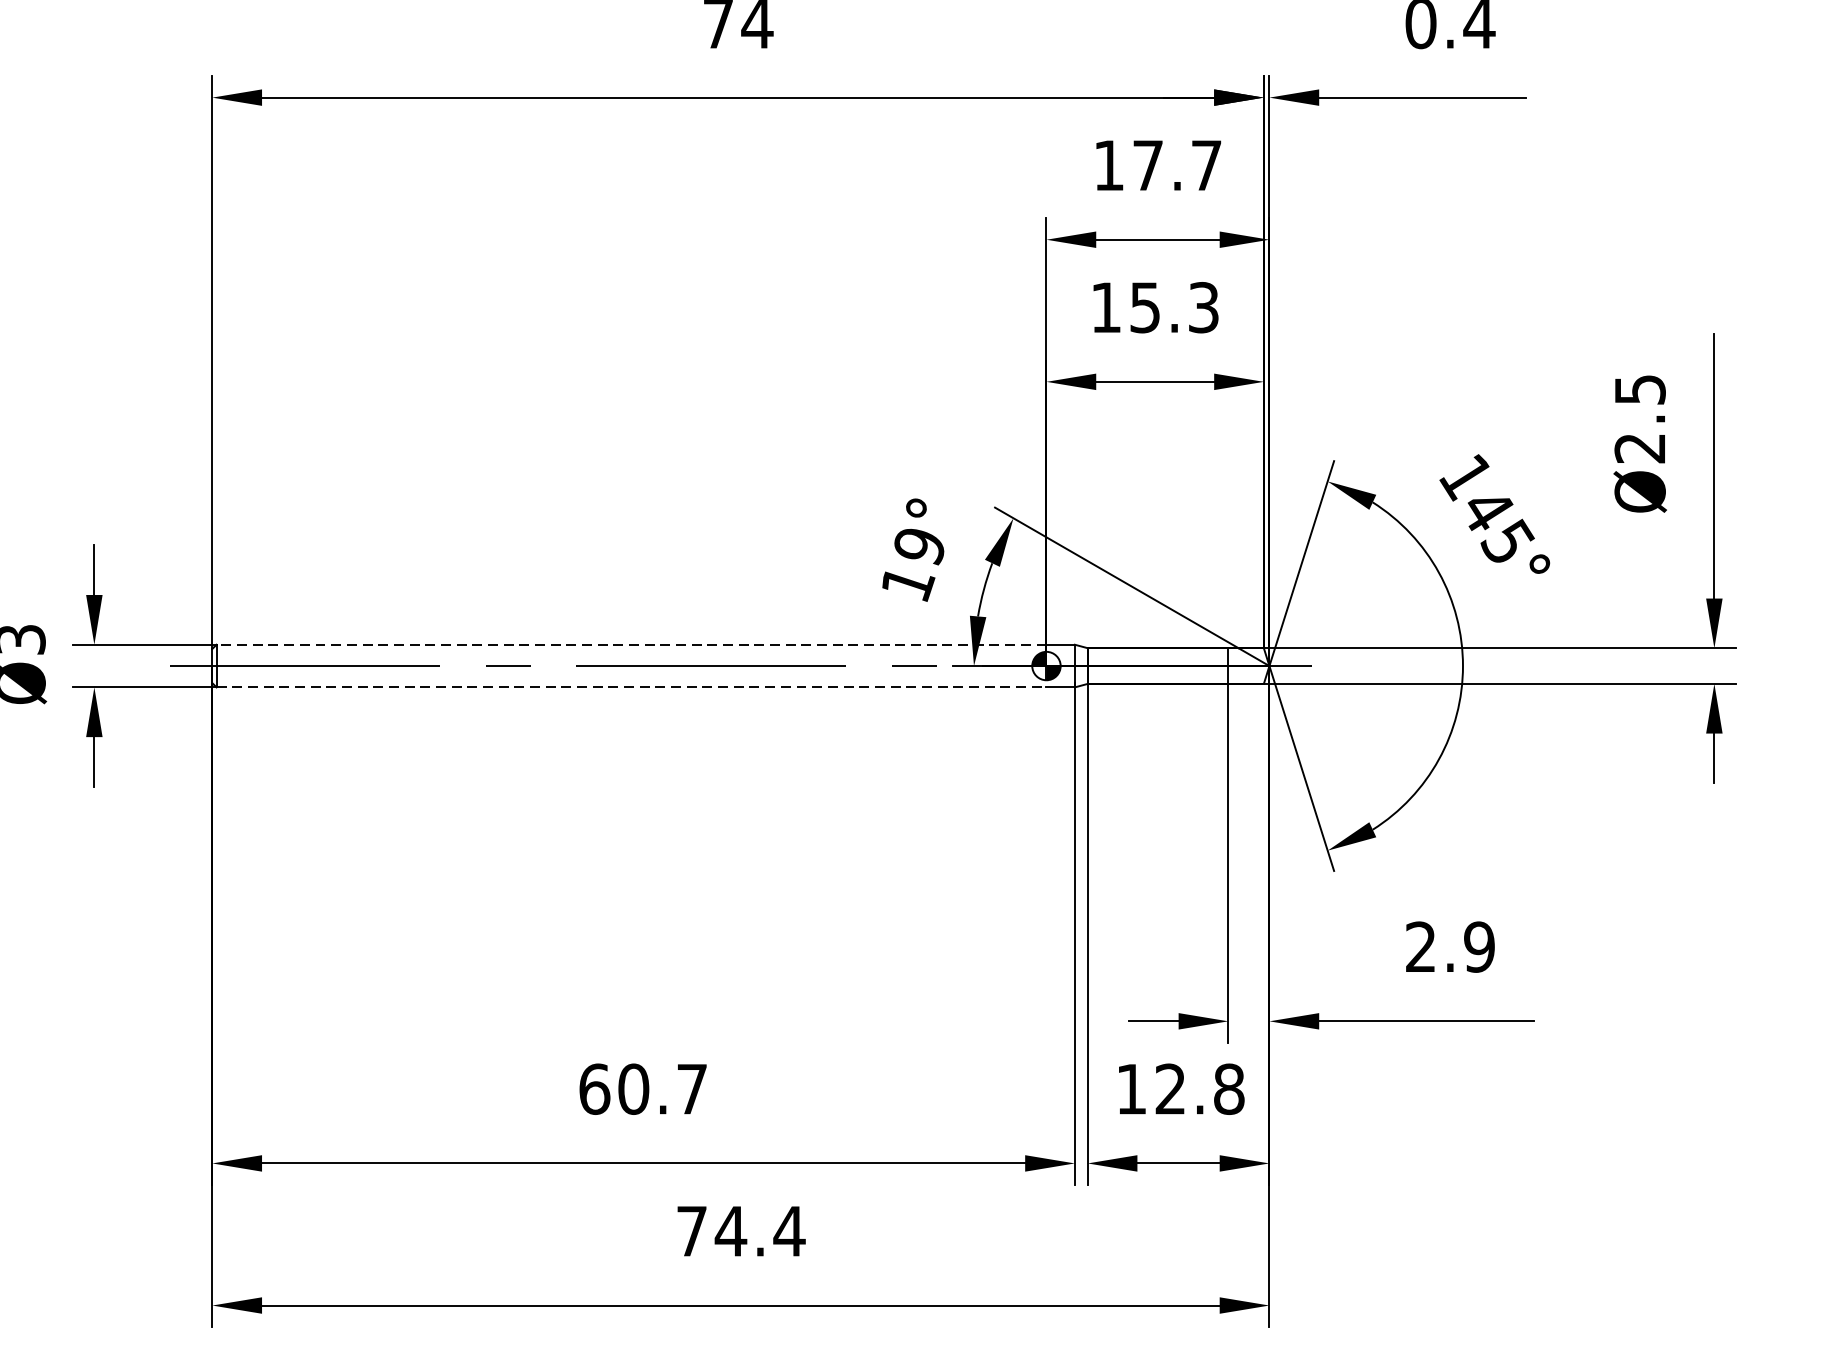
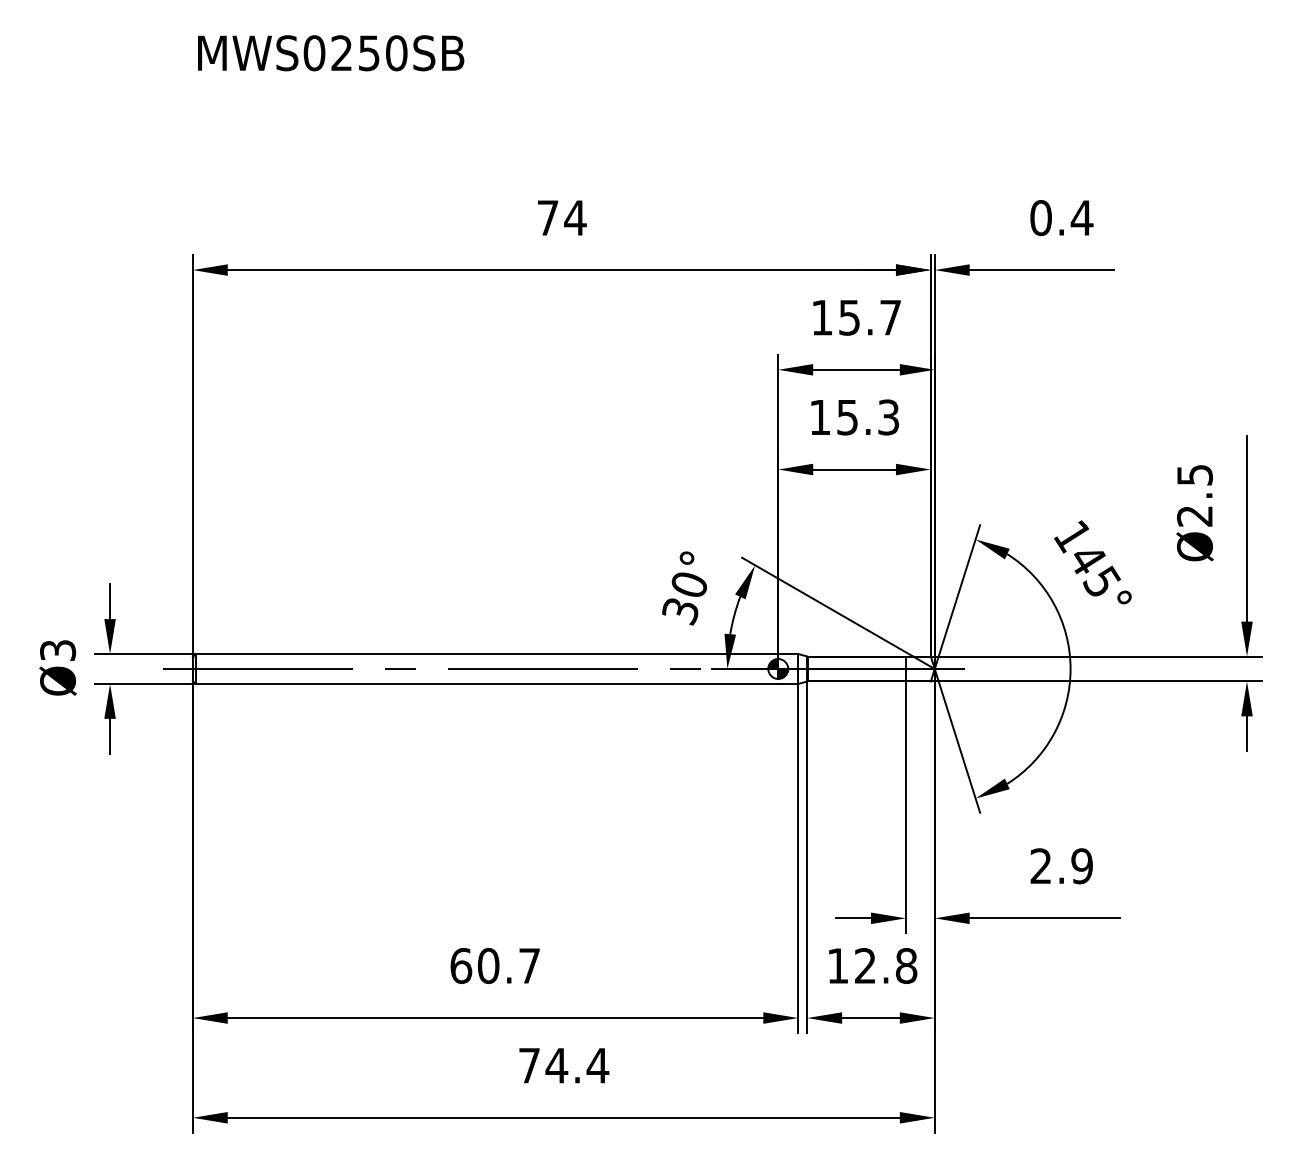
text: (1147, 165) -> (849, 317), 17.7 -> 15.7
text: (912, 565) -> (684, 598), 19° -> 30°
line: (630, 645) -> (486, 654), dashed -> solid
line: (632, 686) -> (487, 683), dashed -> solid

